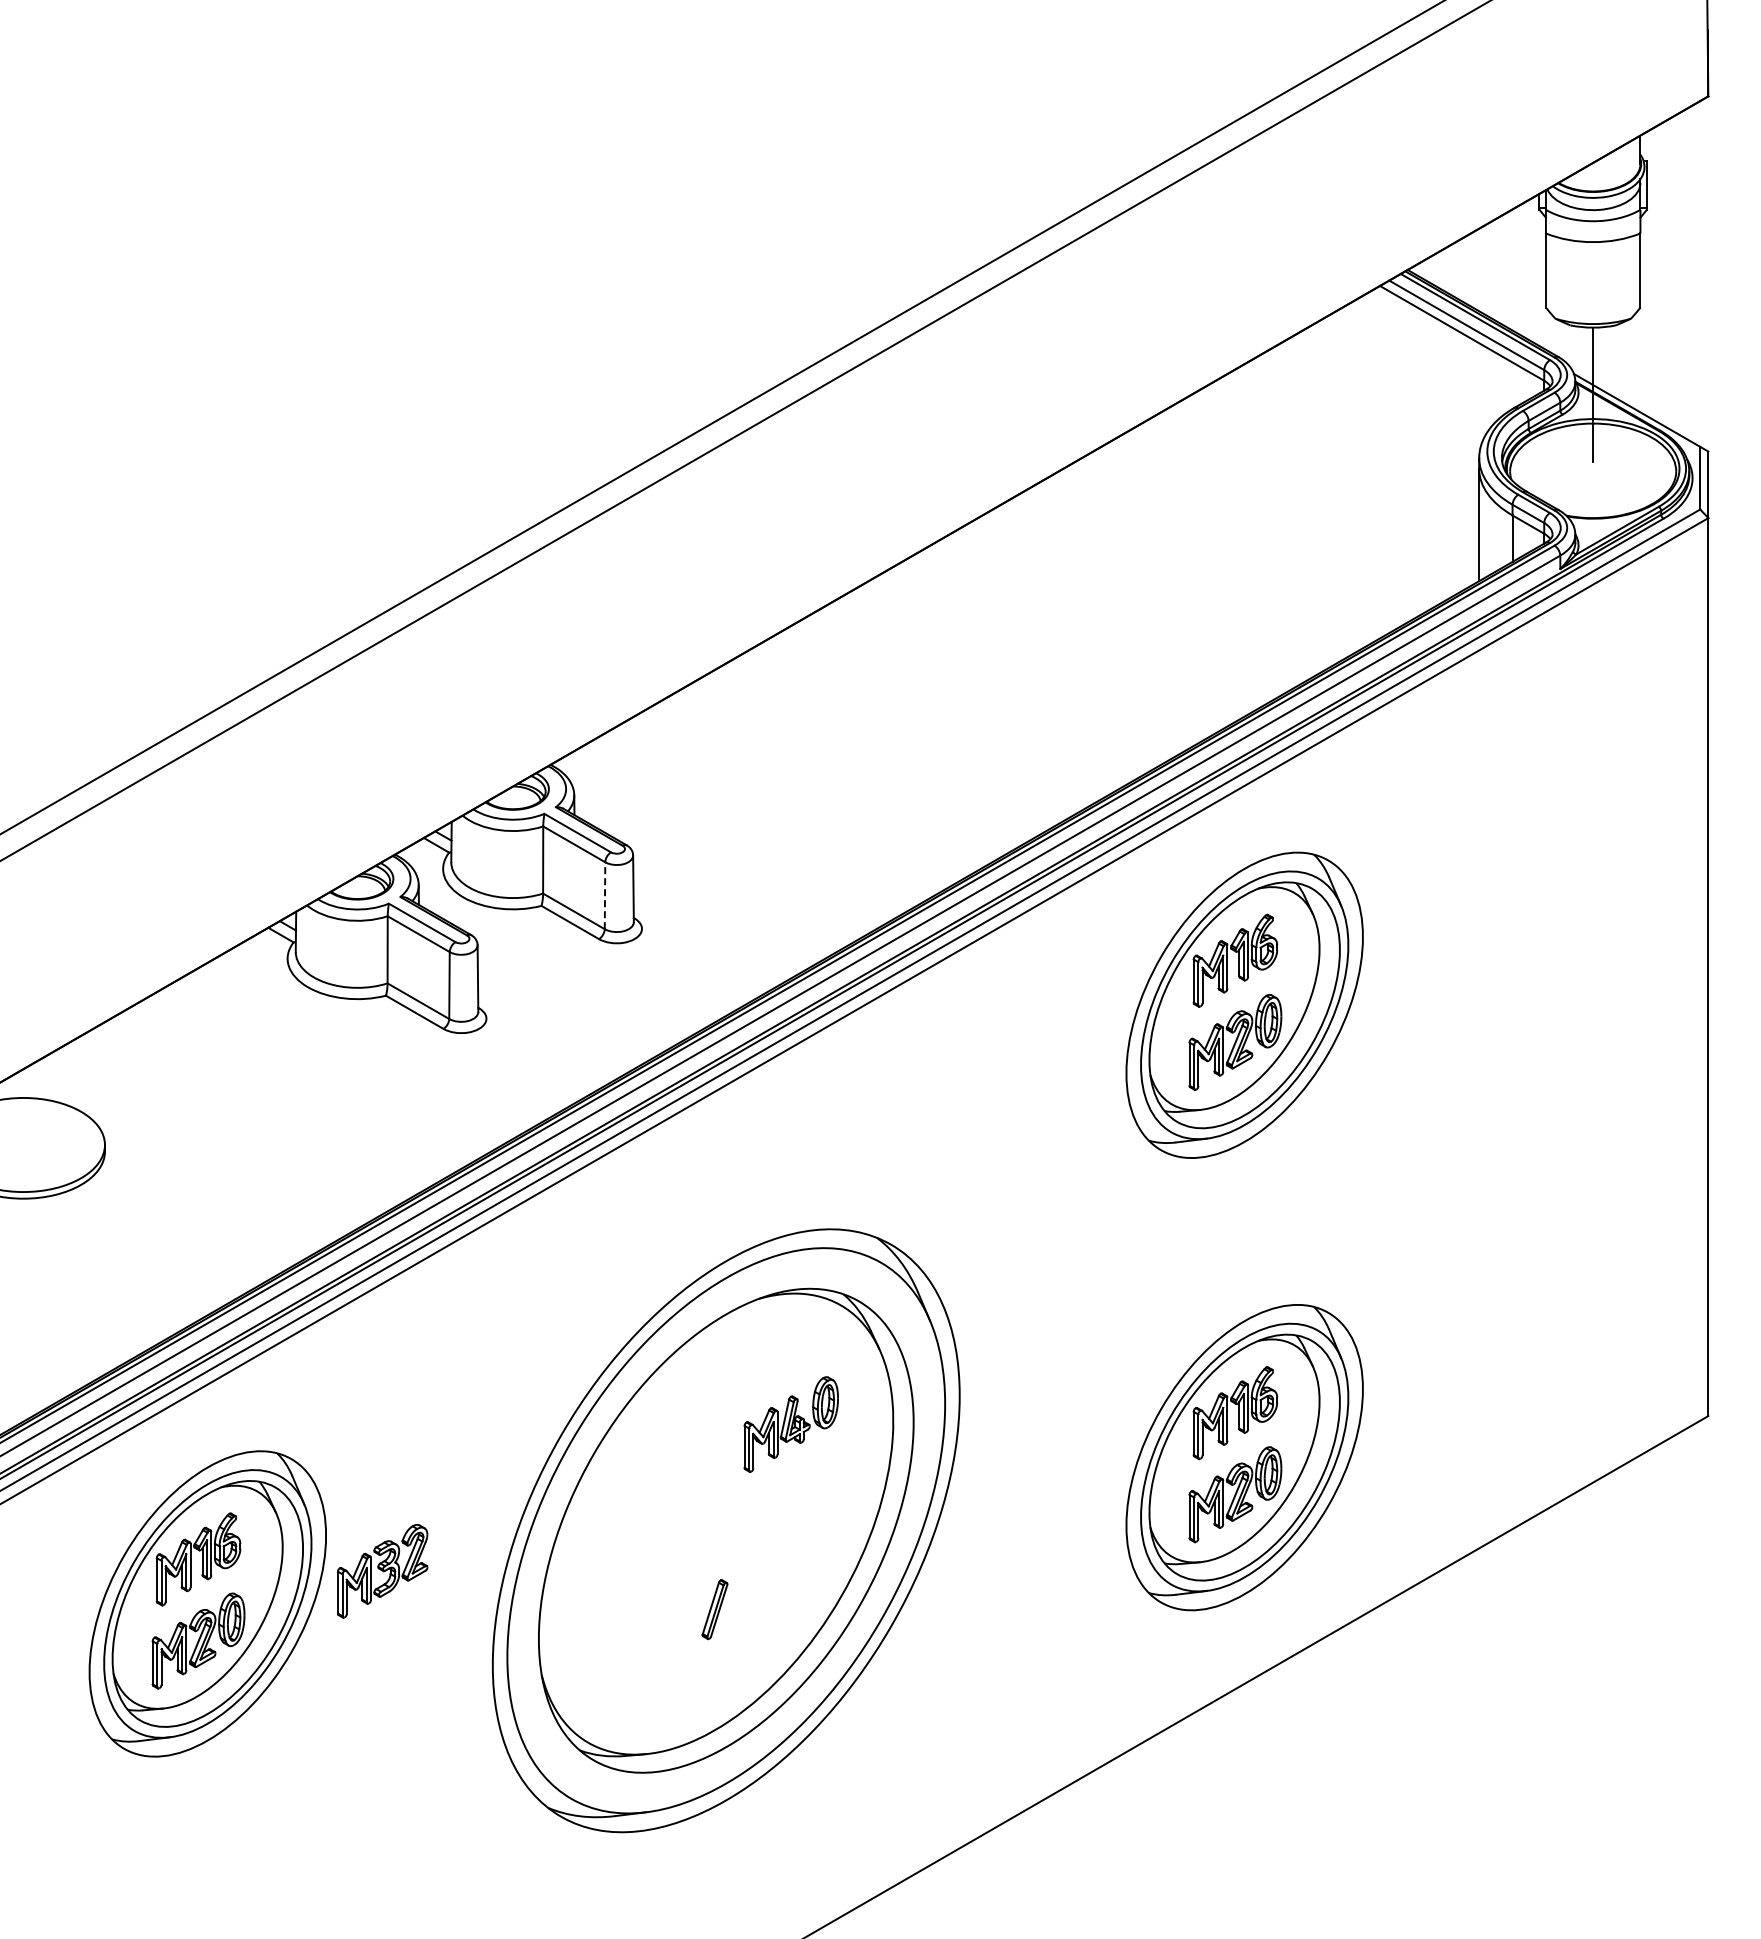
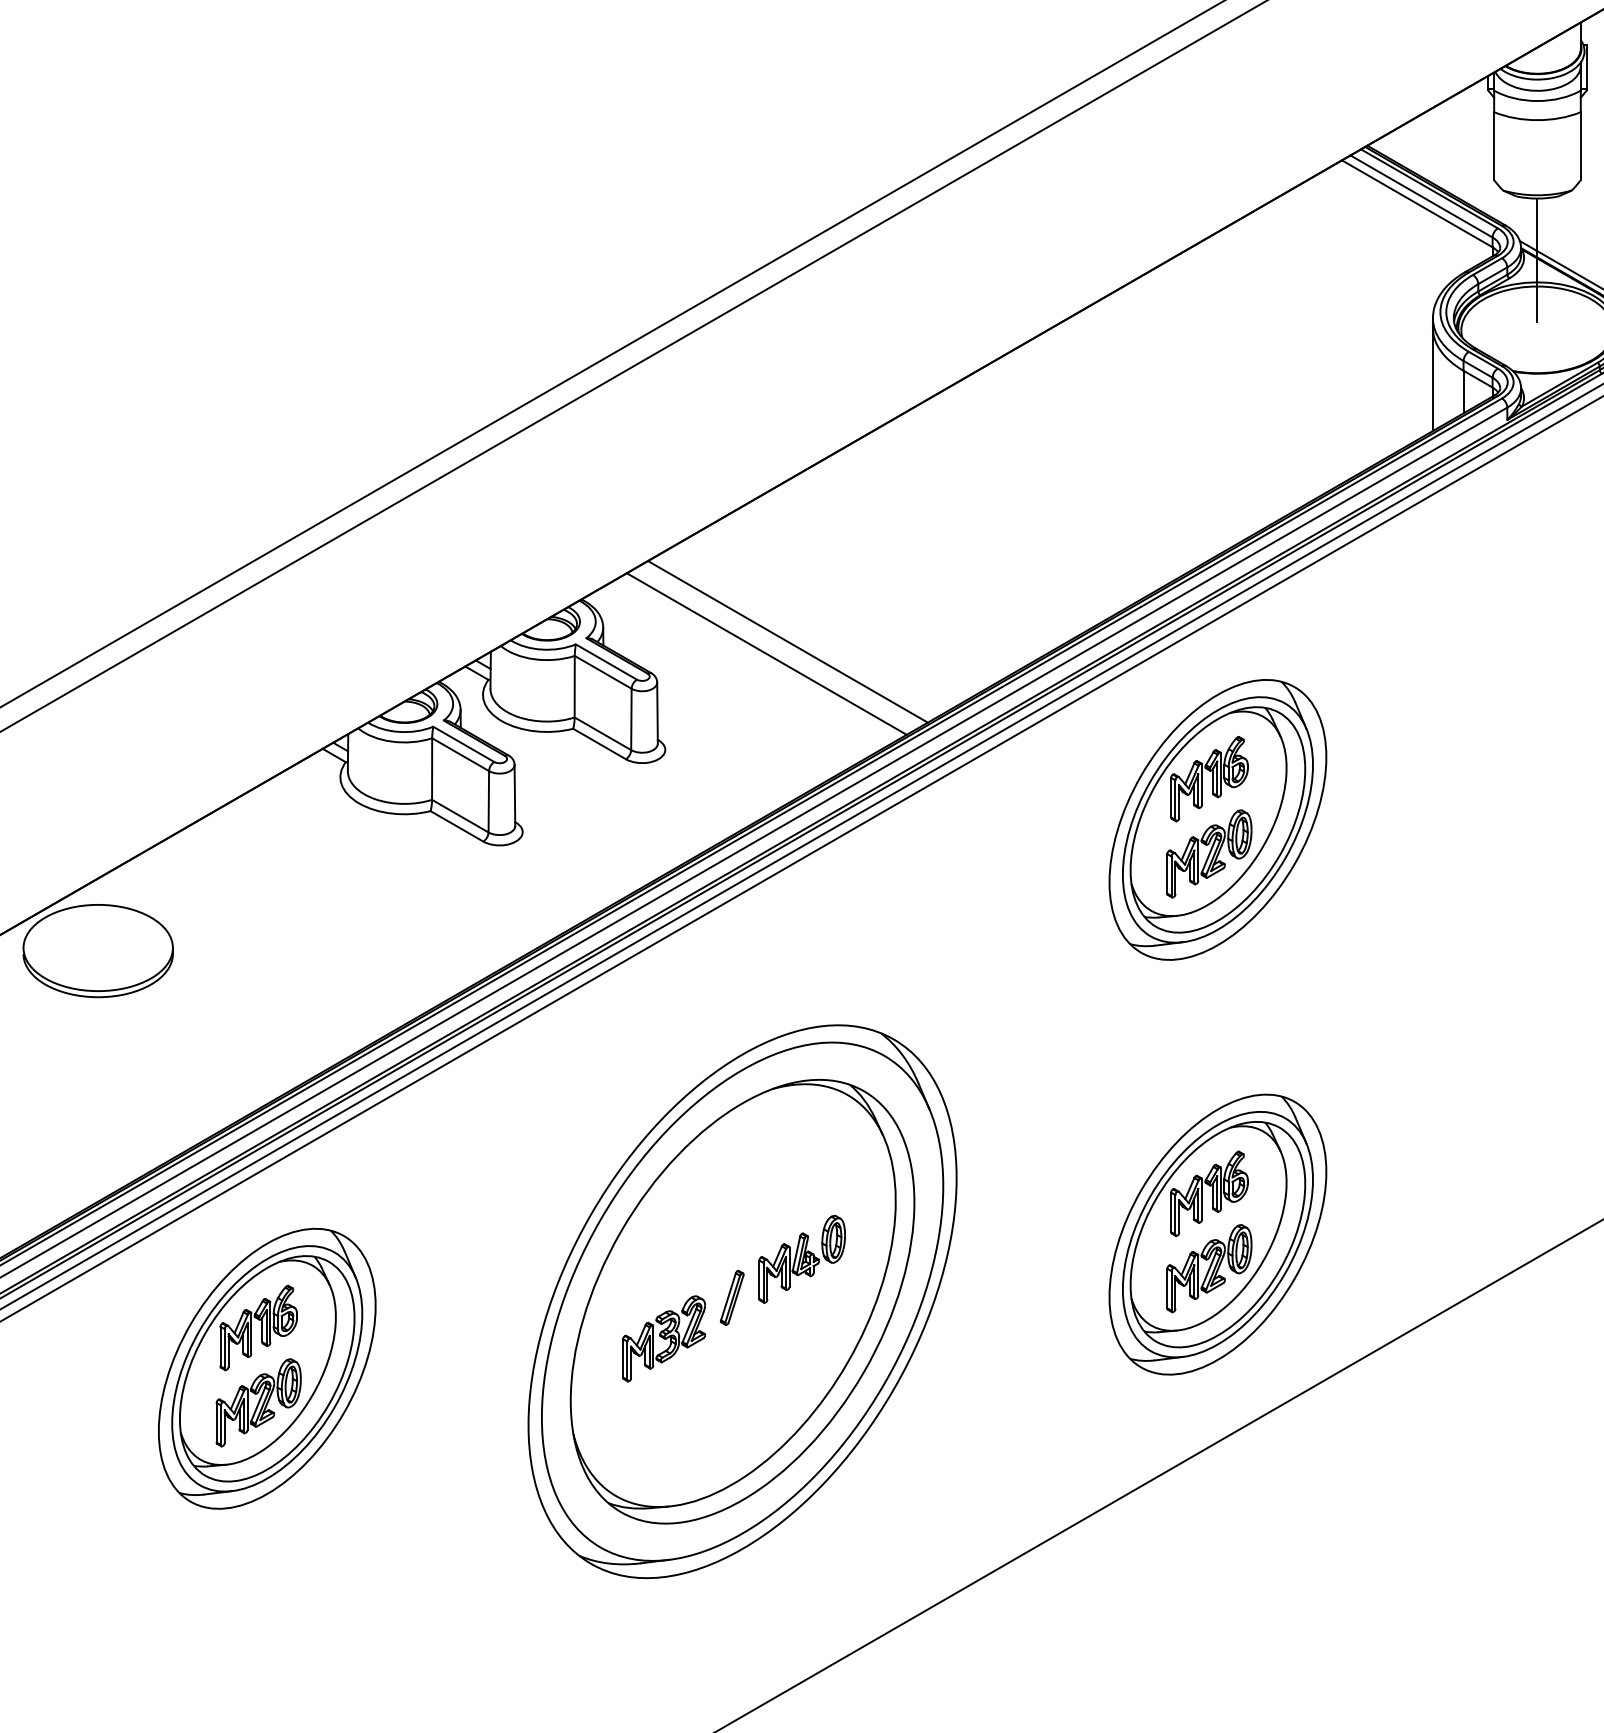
line: (775, 810) -> (787, 641), added
line: (752, 824) -> (766, 654), added
line: (605, 895) -> (631, 719), dashed -> solid
part: (790, 1424) -> (801, 1259), moved
part: (382, 1571) -> (663, 1339), moved
part: (714, 1609) -> (731, 1297), moved

